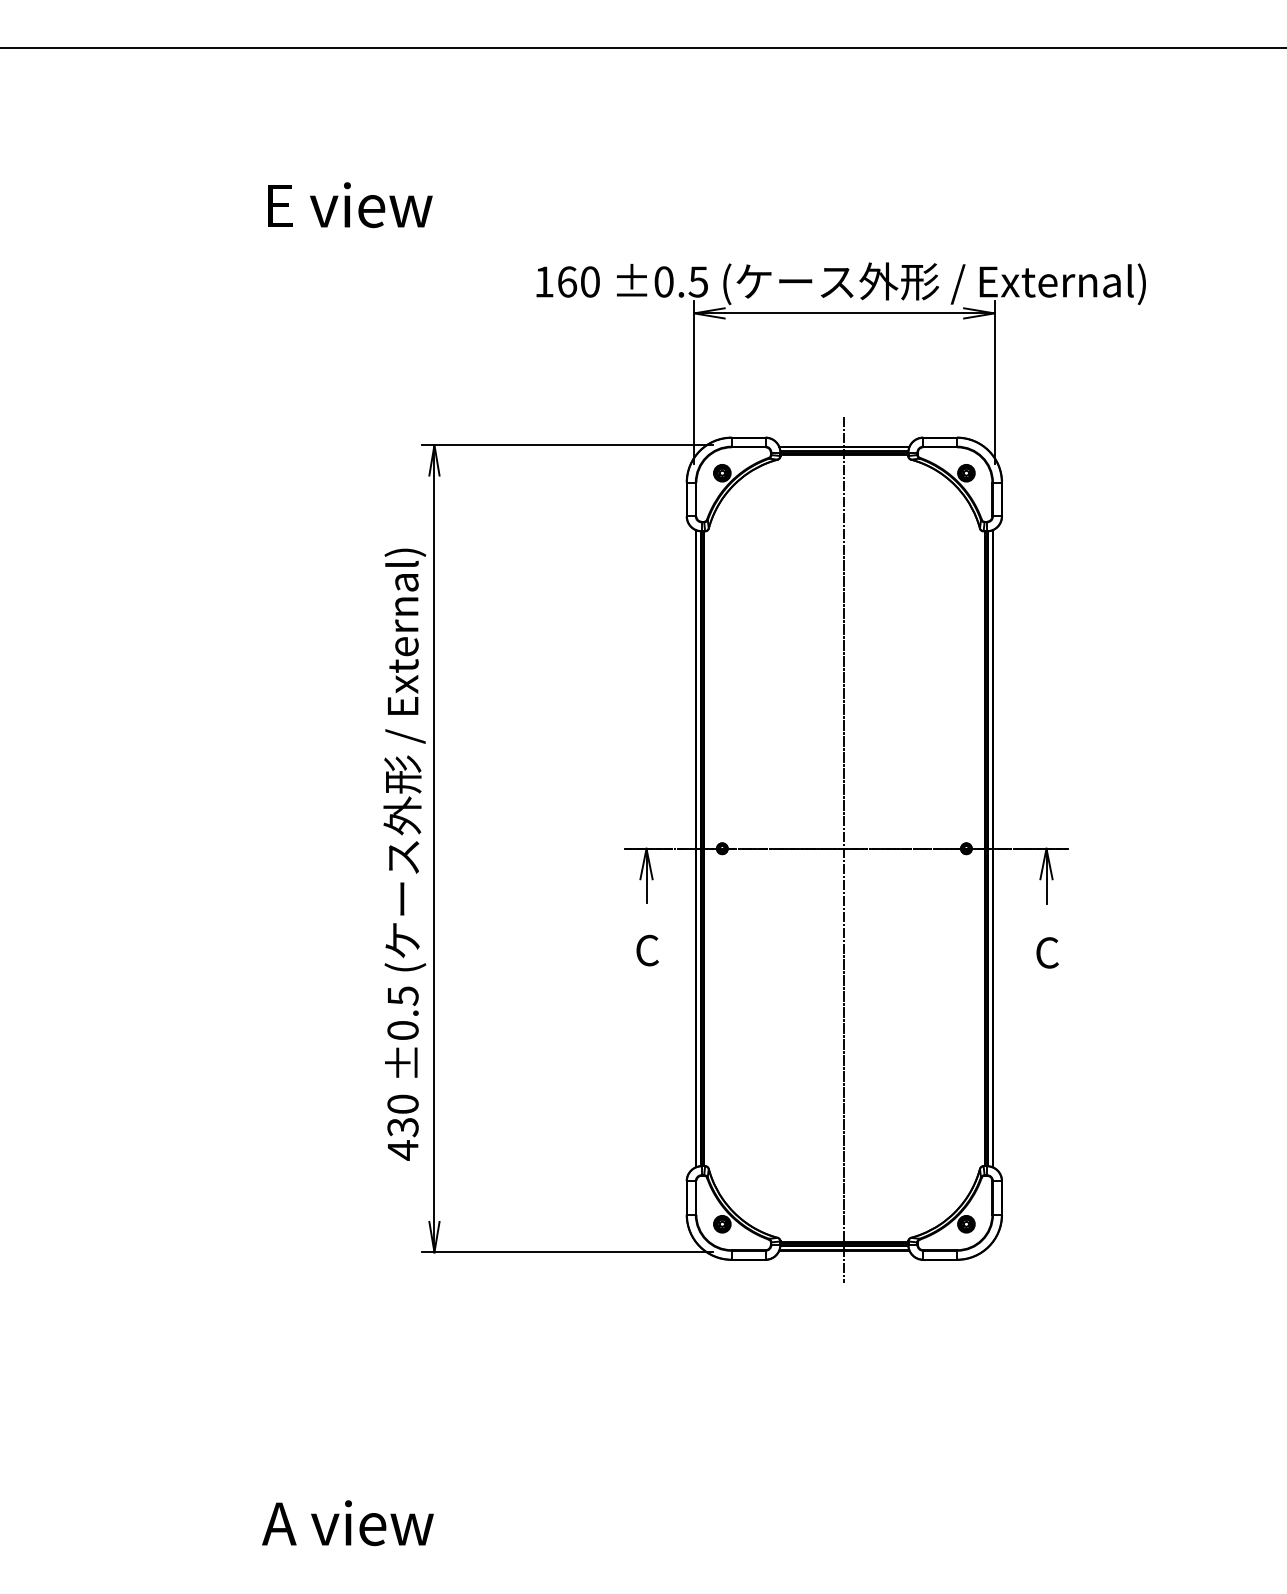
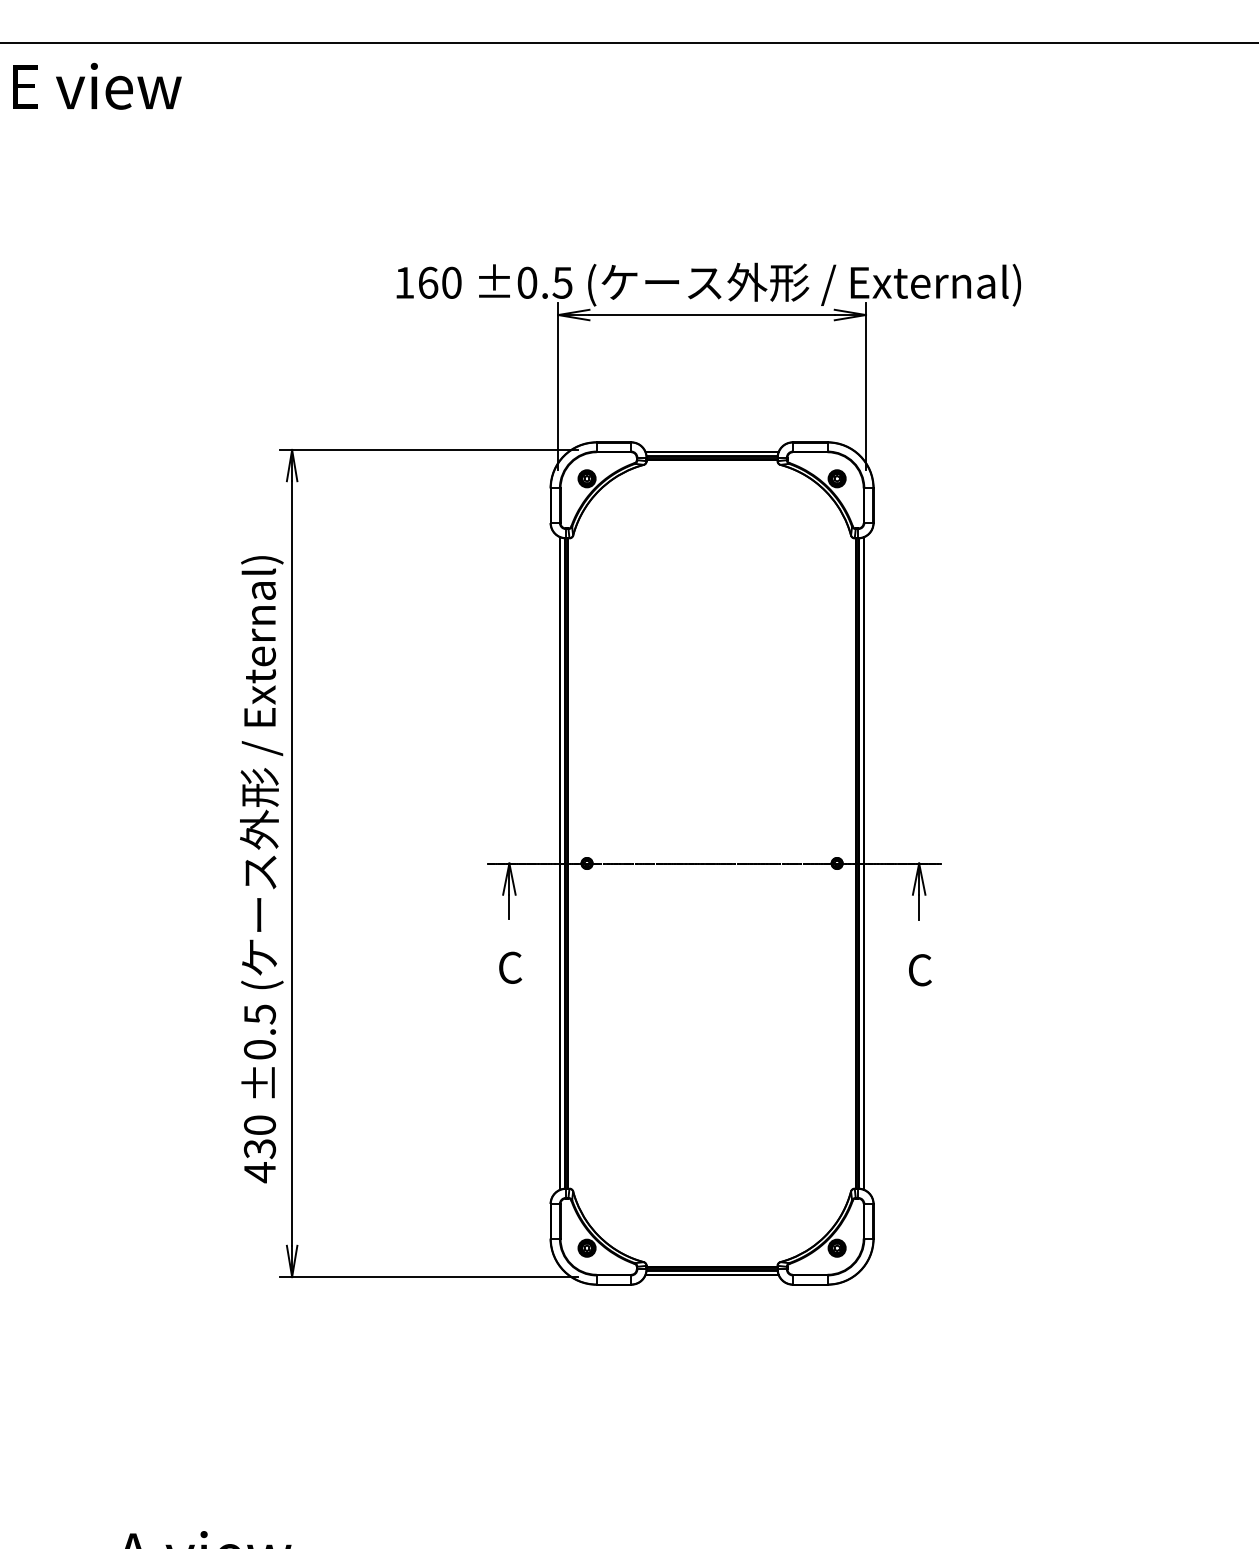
text: (350, 205) -> (97, 86), moved
line: (844, 849) -> (712, 864), removed

